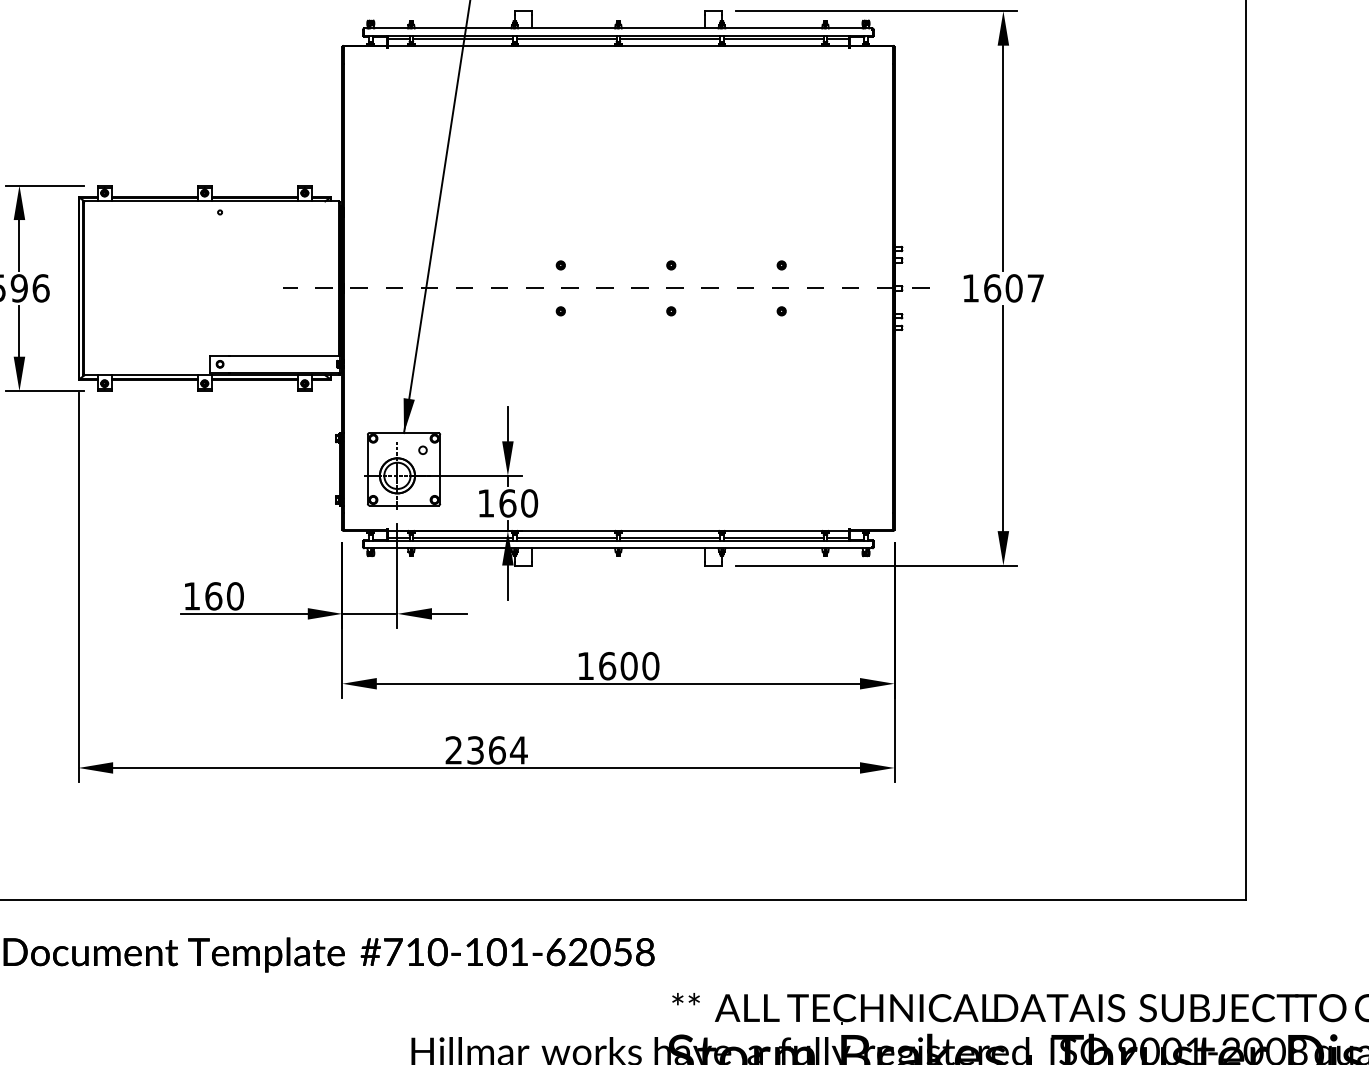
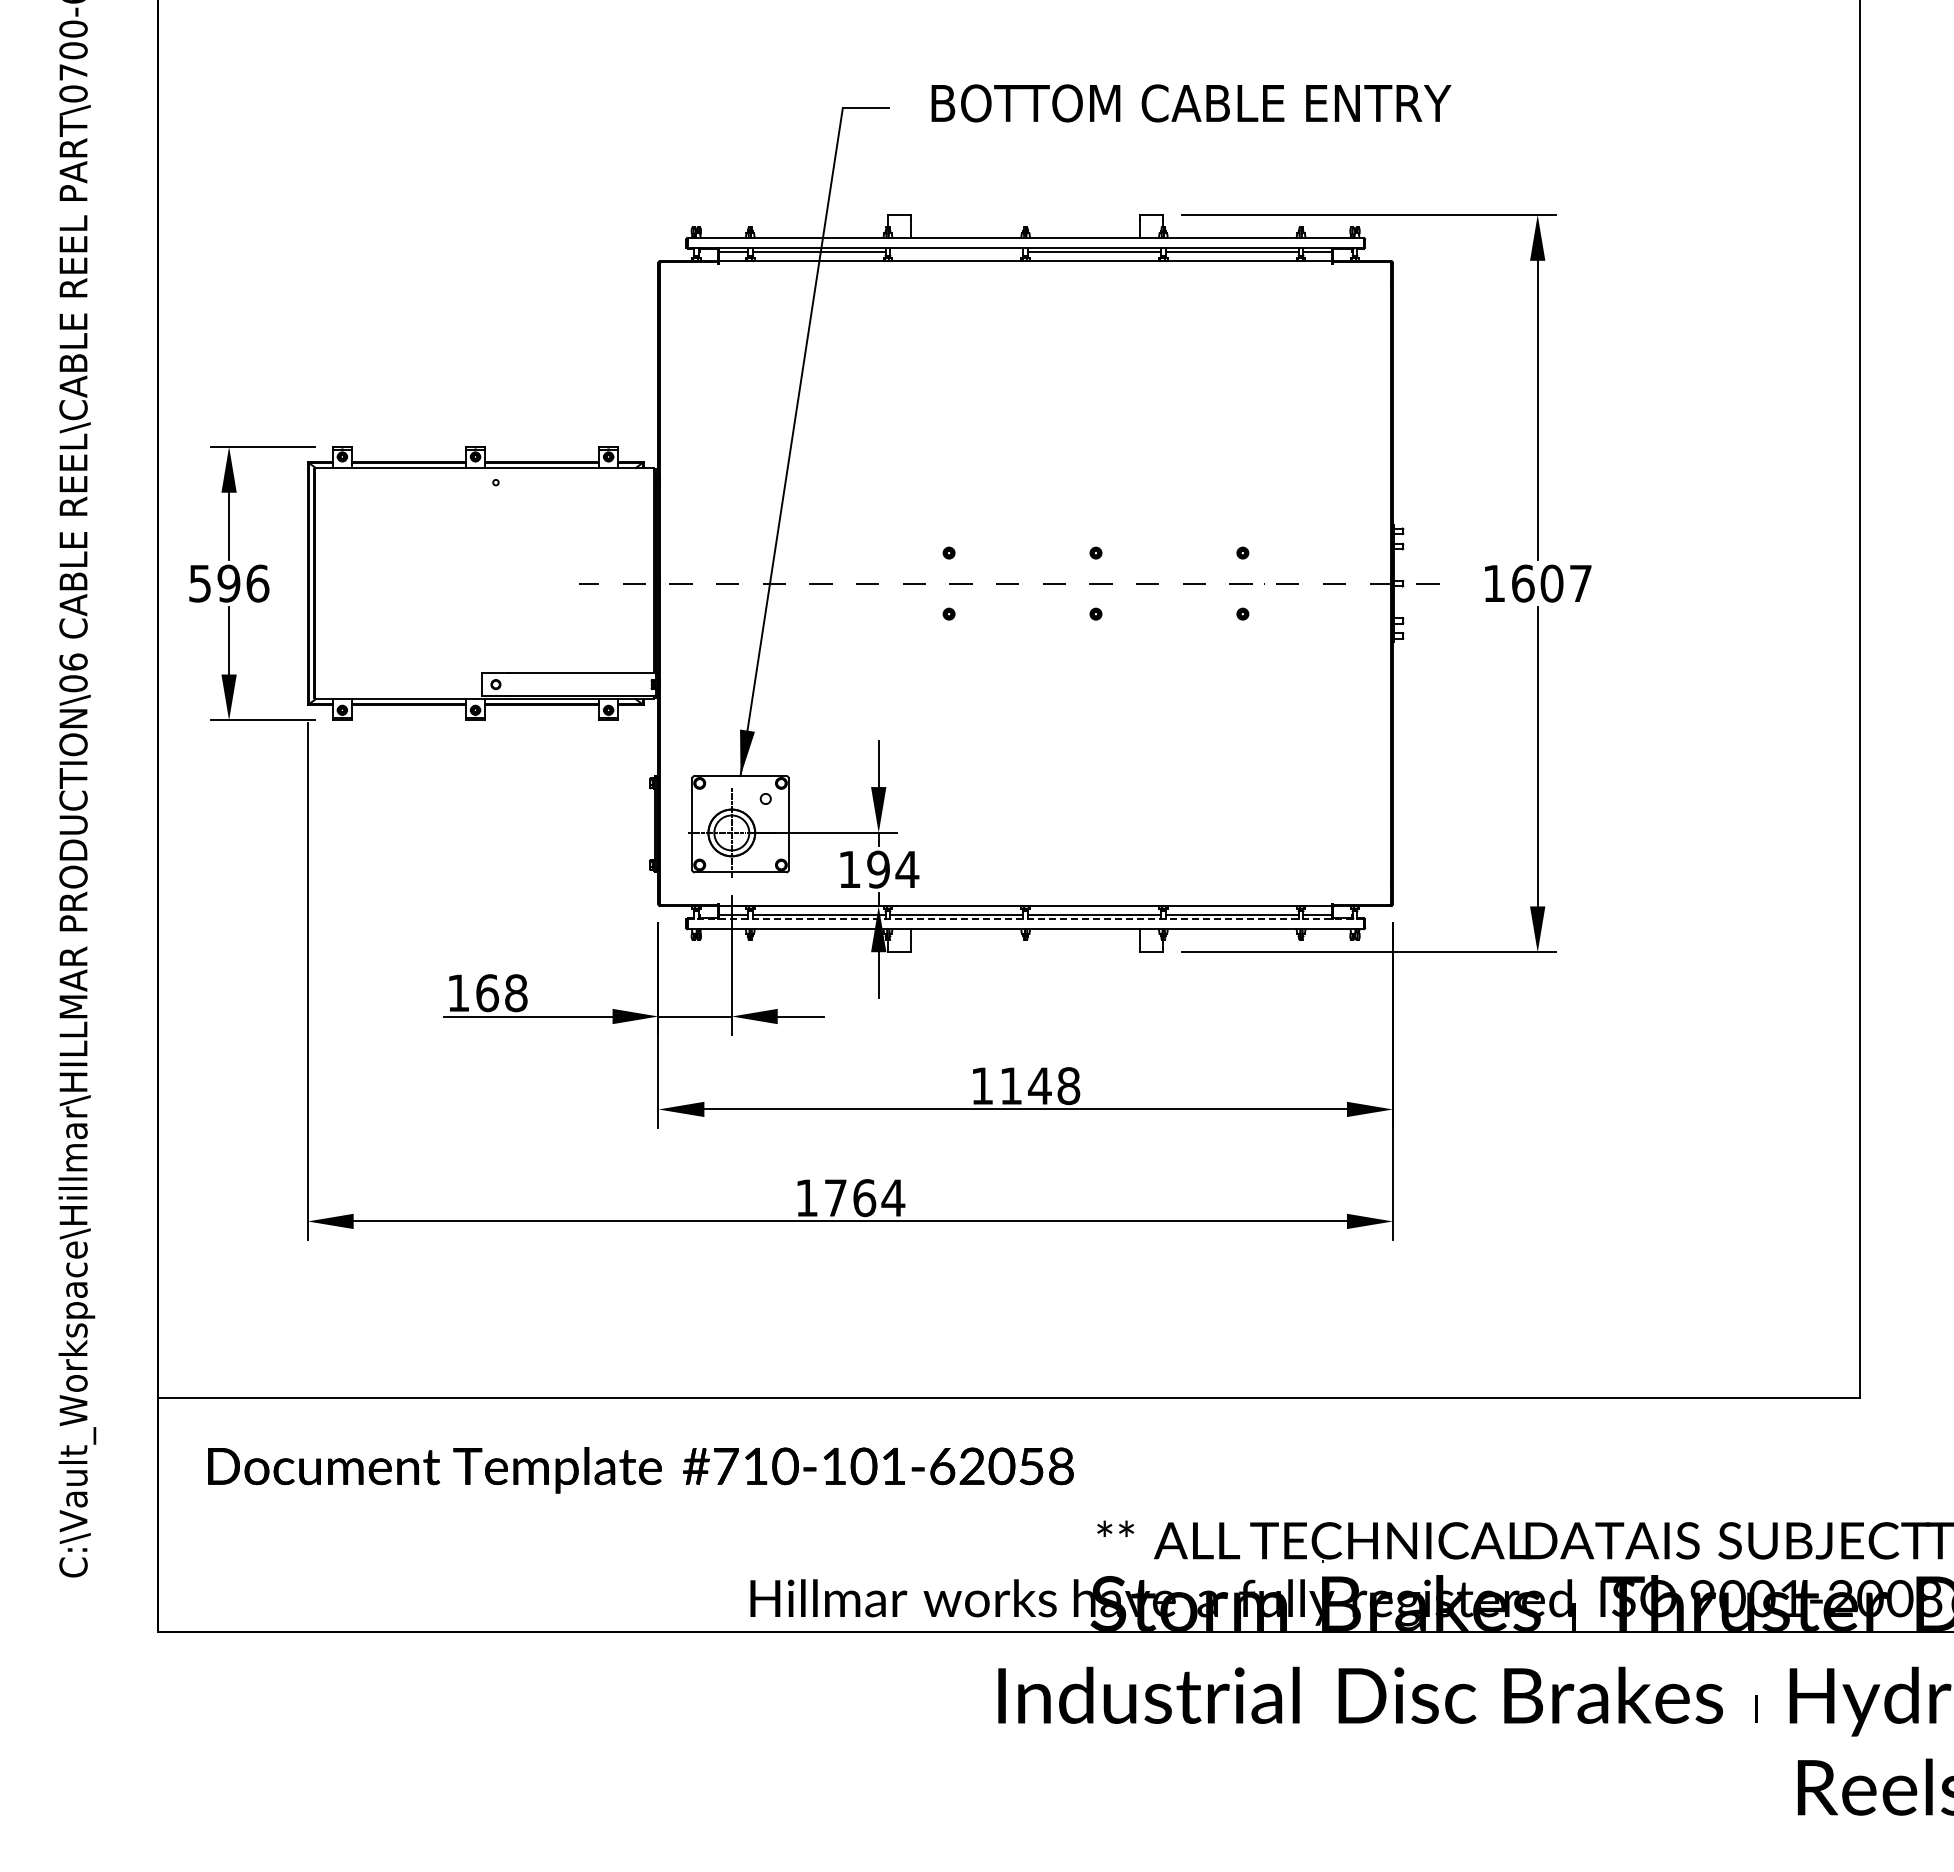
line: (566, 38) -> (956, 251), removed
text: (519, 503) -> (893, 869), 160 -> 194
line: (618, 540) -> (1025, 919), solid -> dashed
text: (235, 595) -> (516, 992), 160 -> 168
text: (629, 666) -> (1040, 1086), 1600 -> 1148
text: (464, 750) -> (821, 1198), 2364 -> 1764

